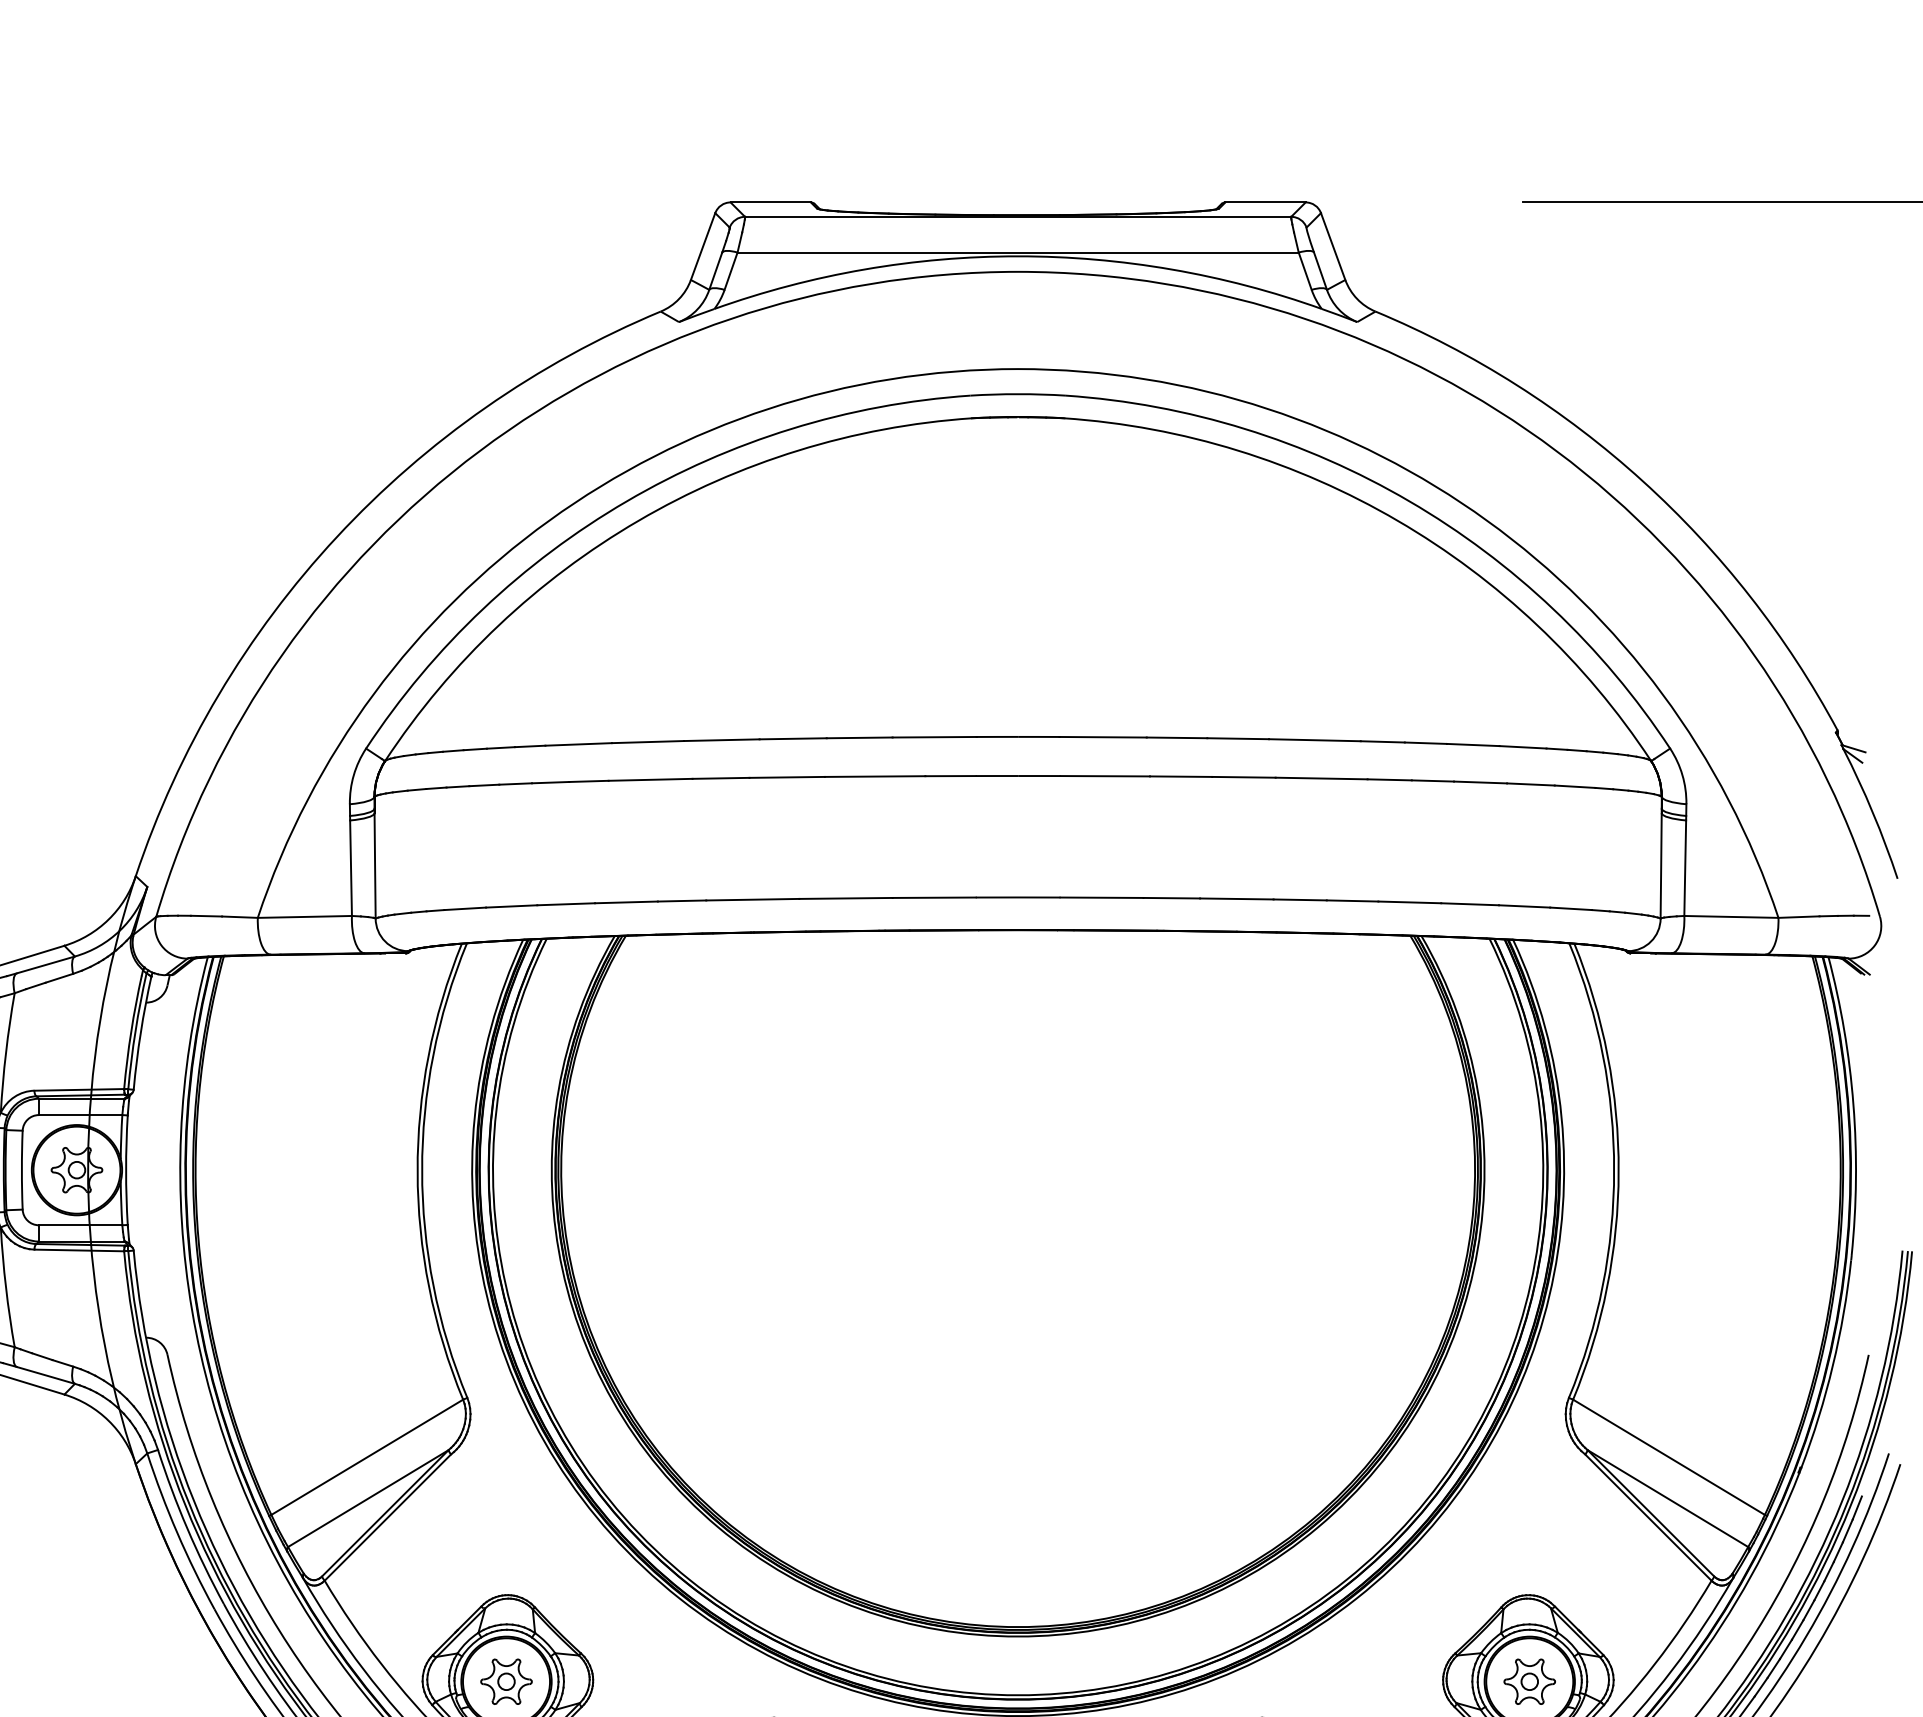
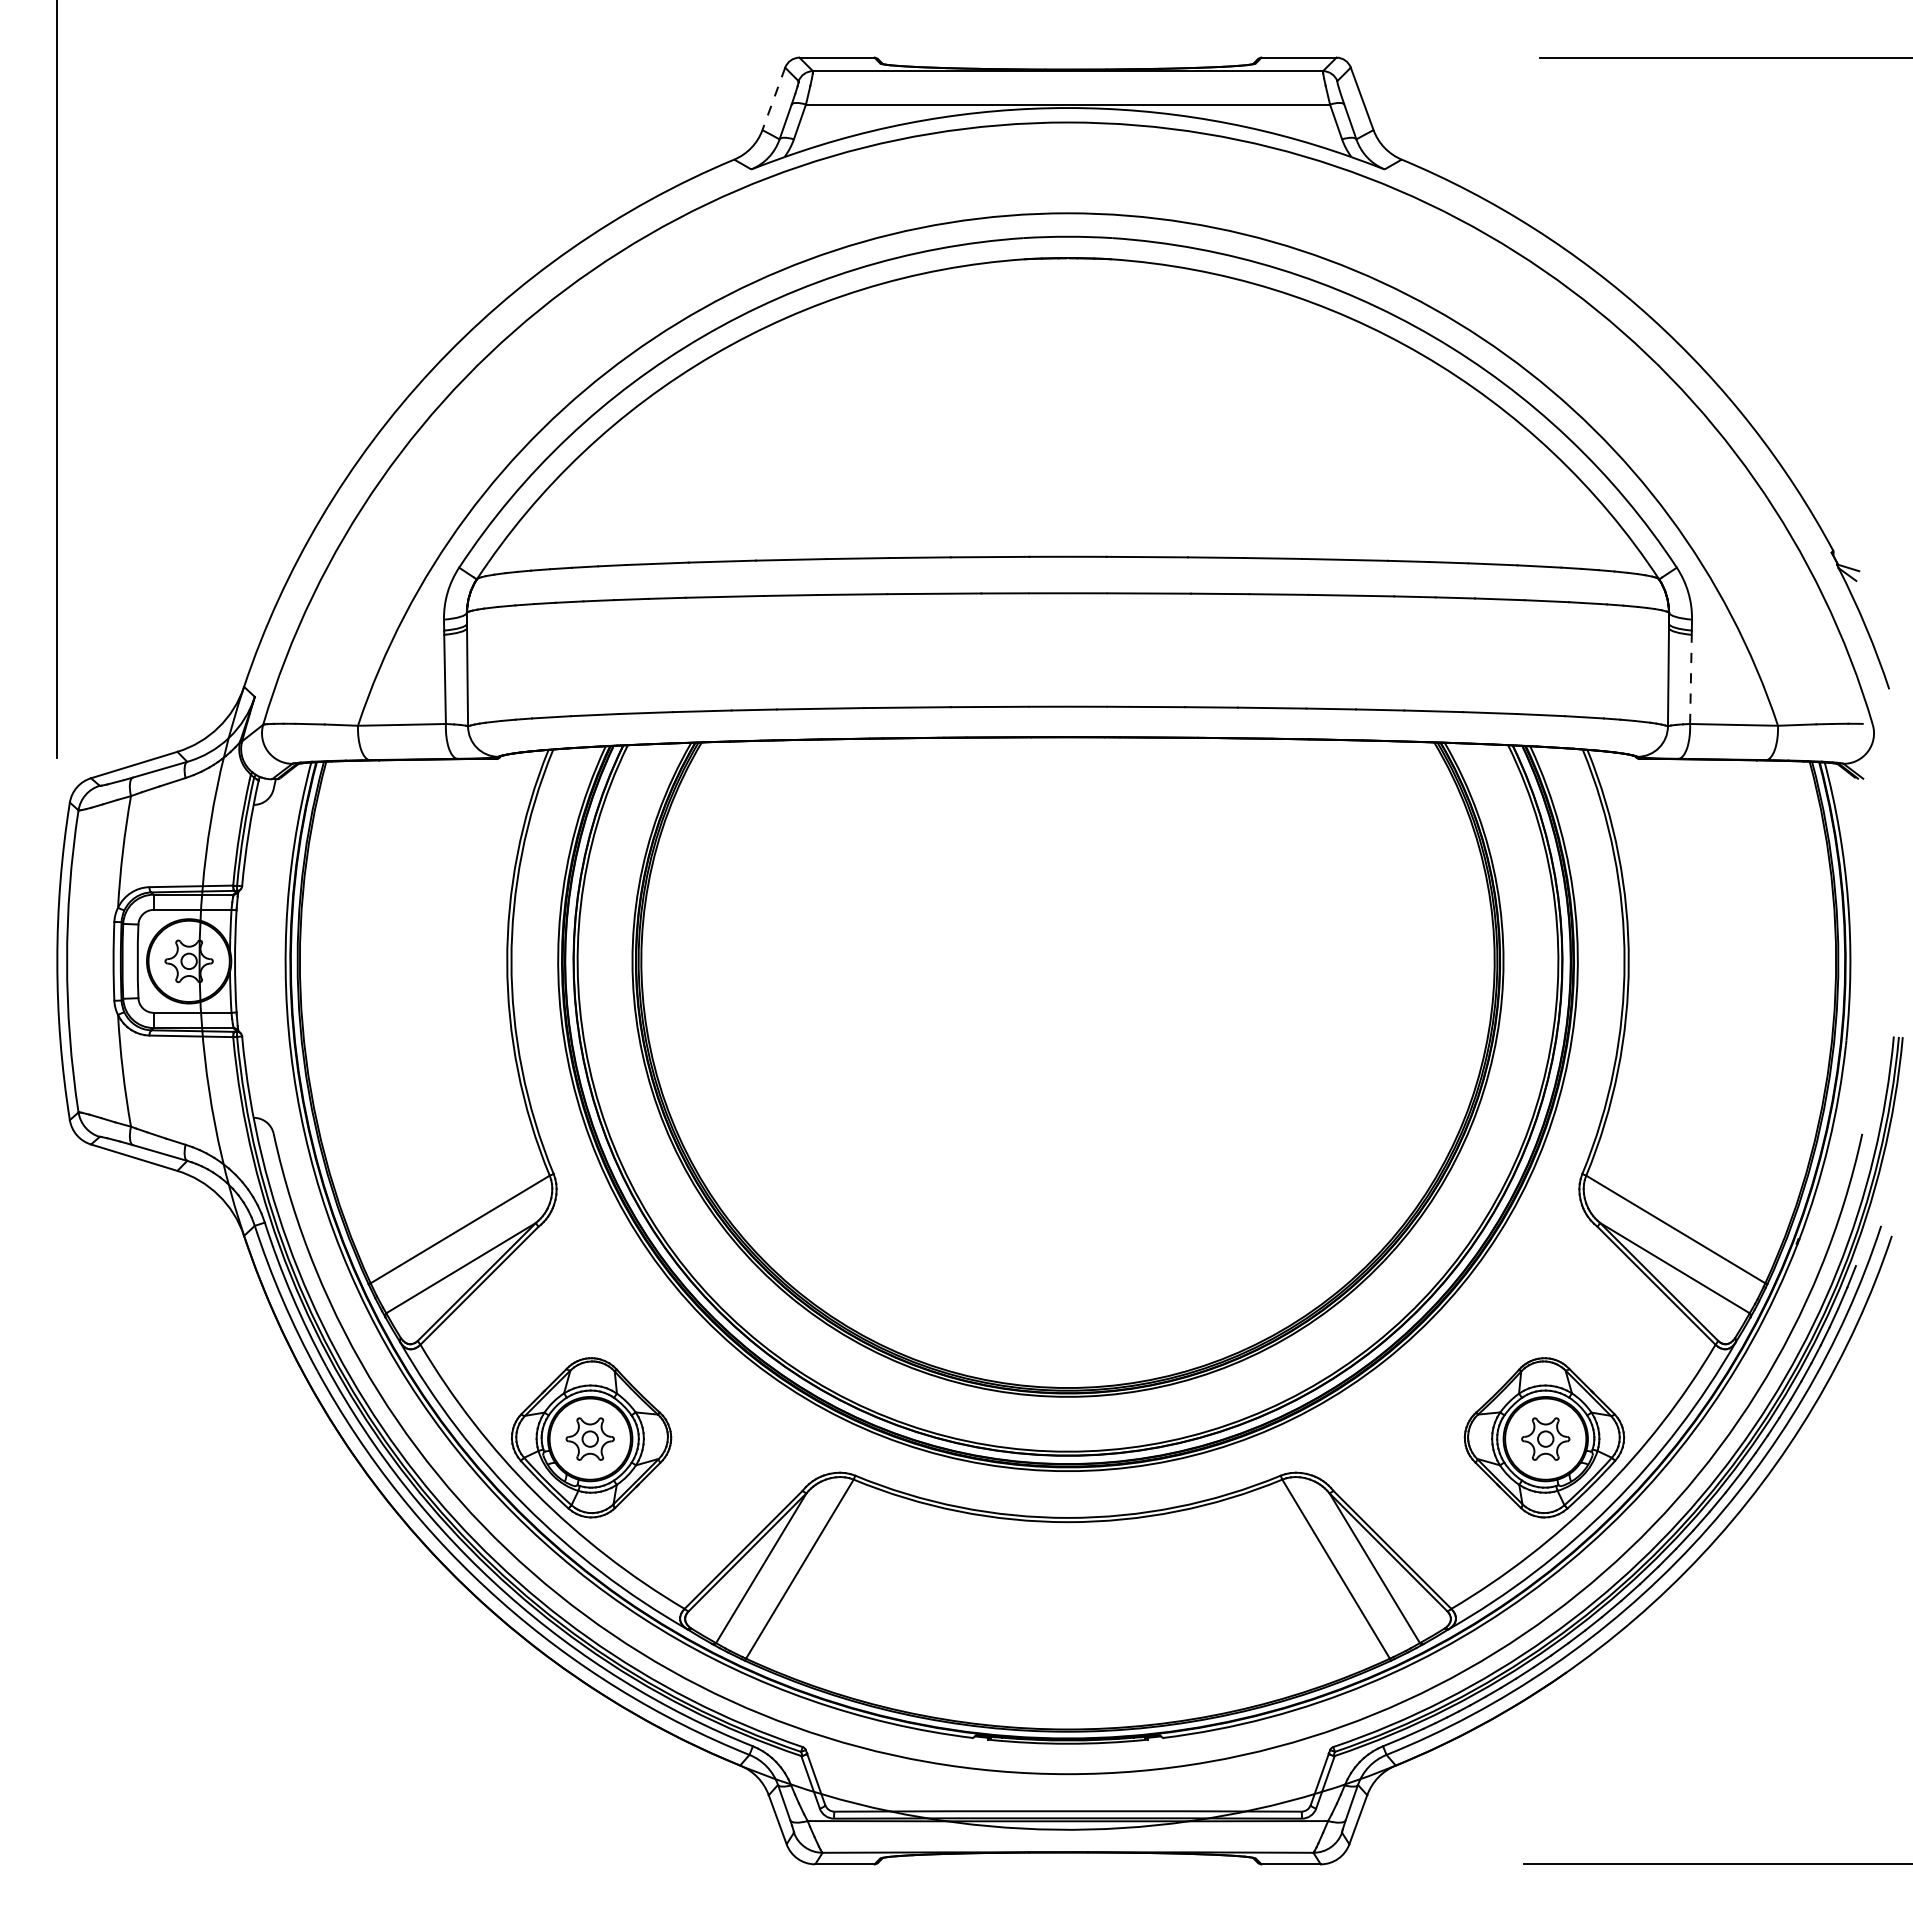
line: (702, 247) -> (773, 99), solid -> dashed
line: (1684, 868) -> (1690, 679), solid -> dashed

